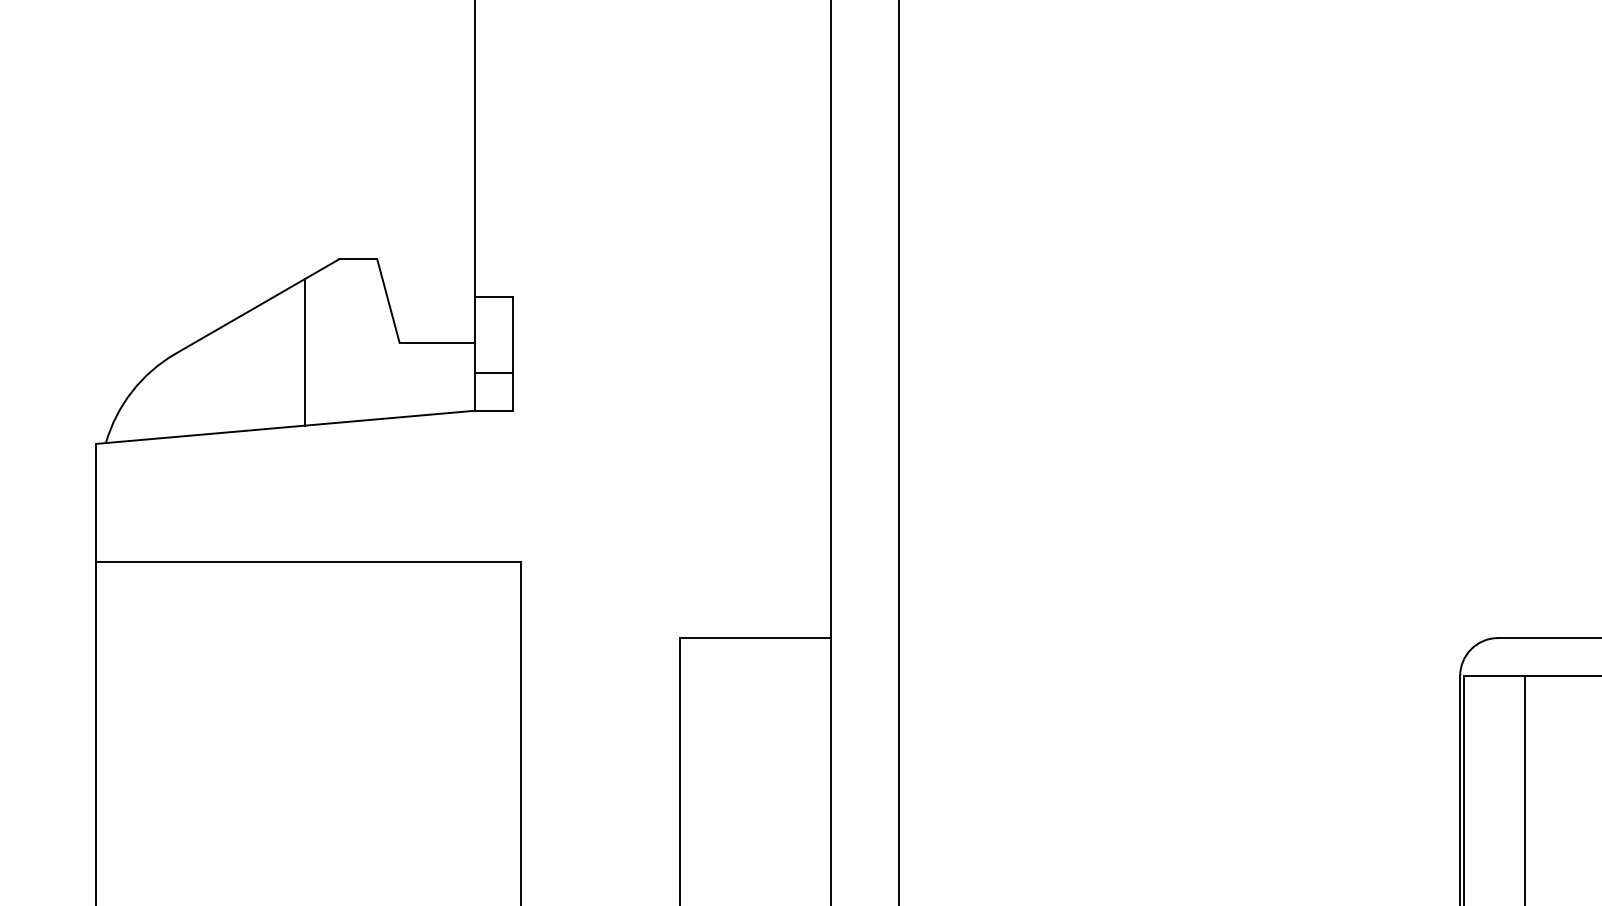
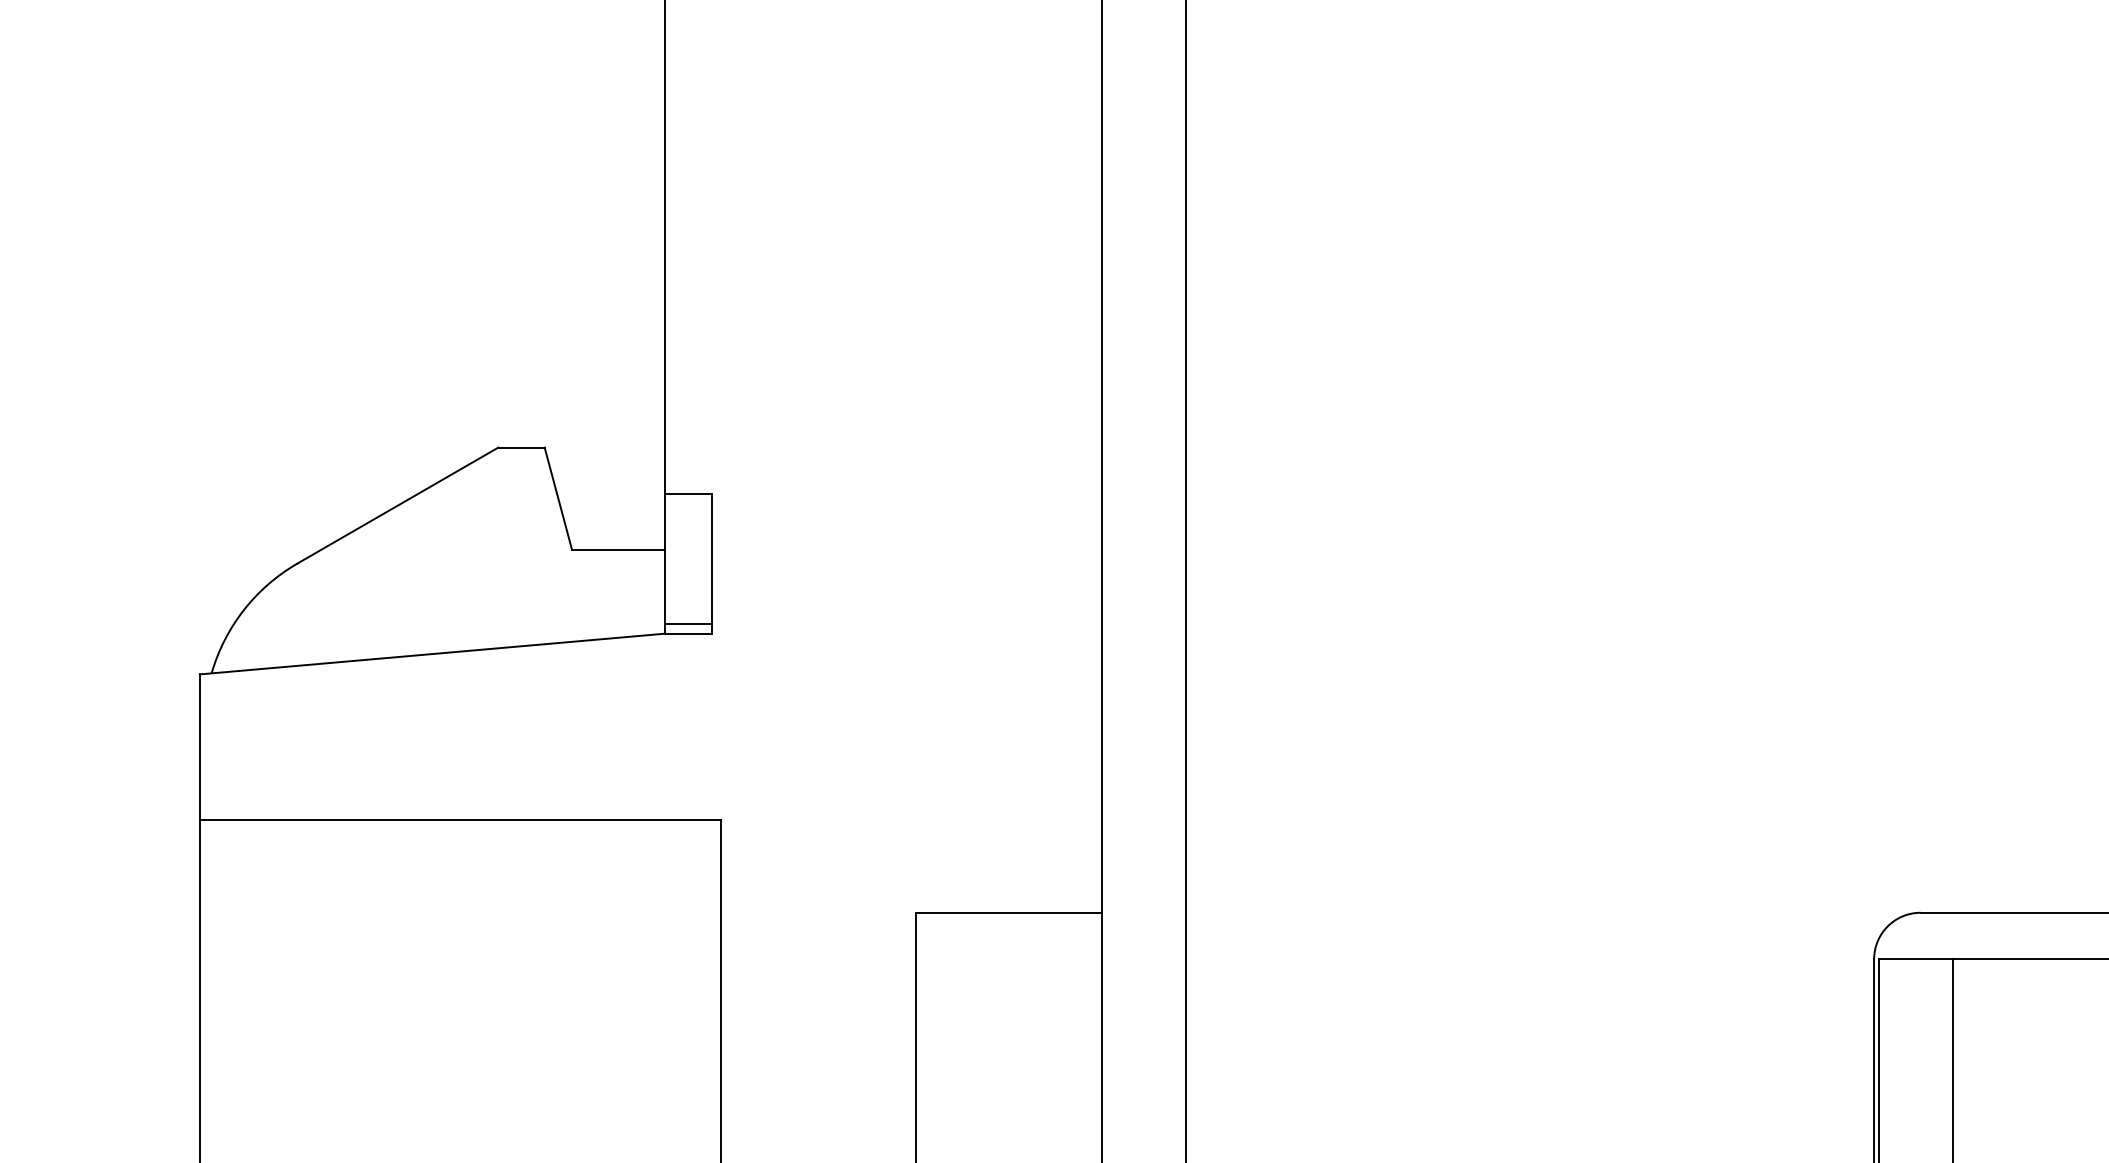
line: (304, 352) -> (455, 562), removed
line: (494, 373) -> (688, 624), moved

